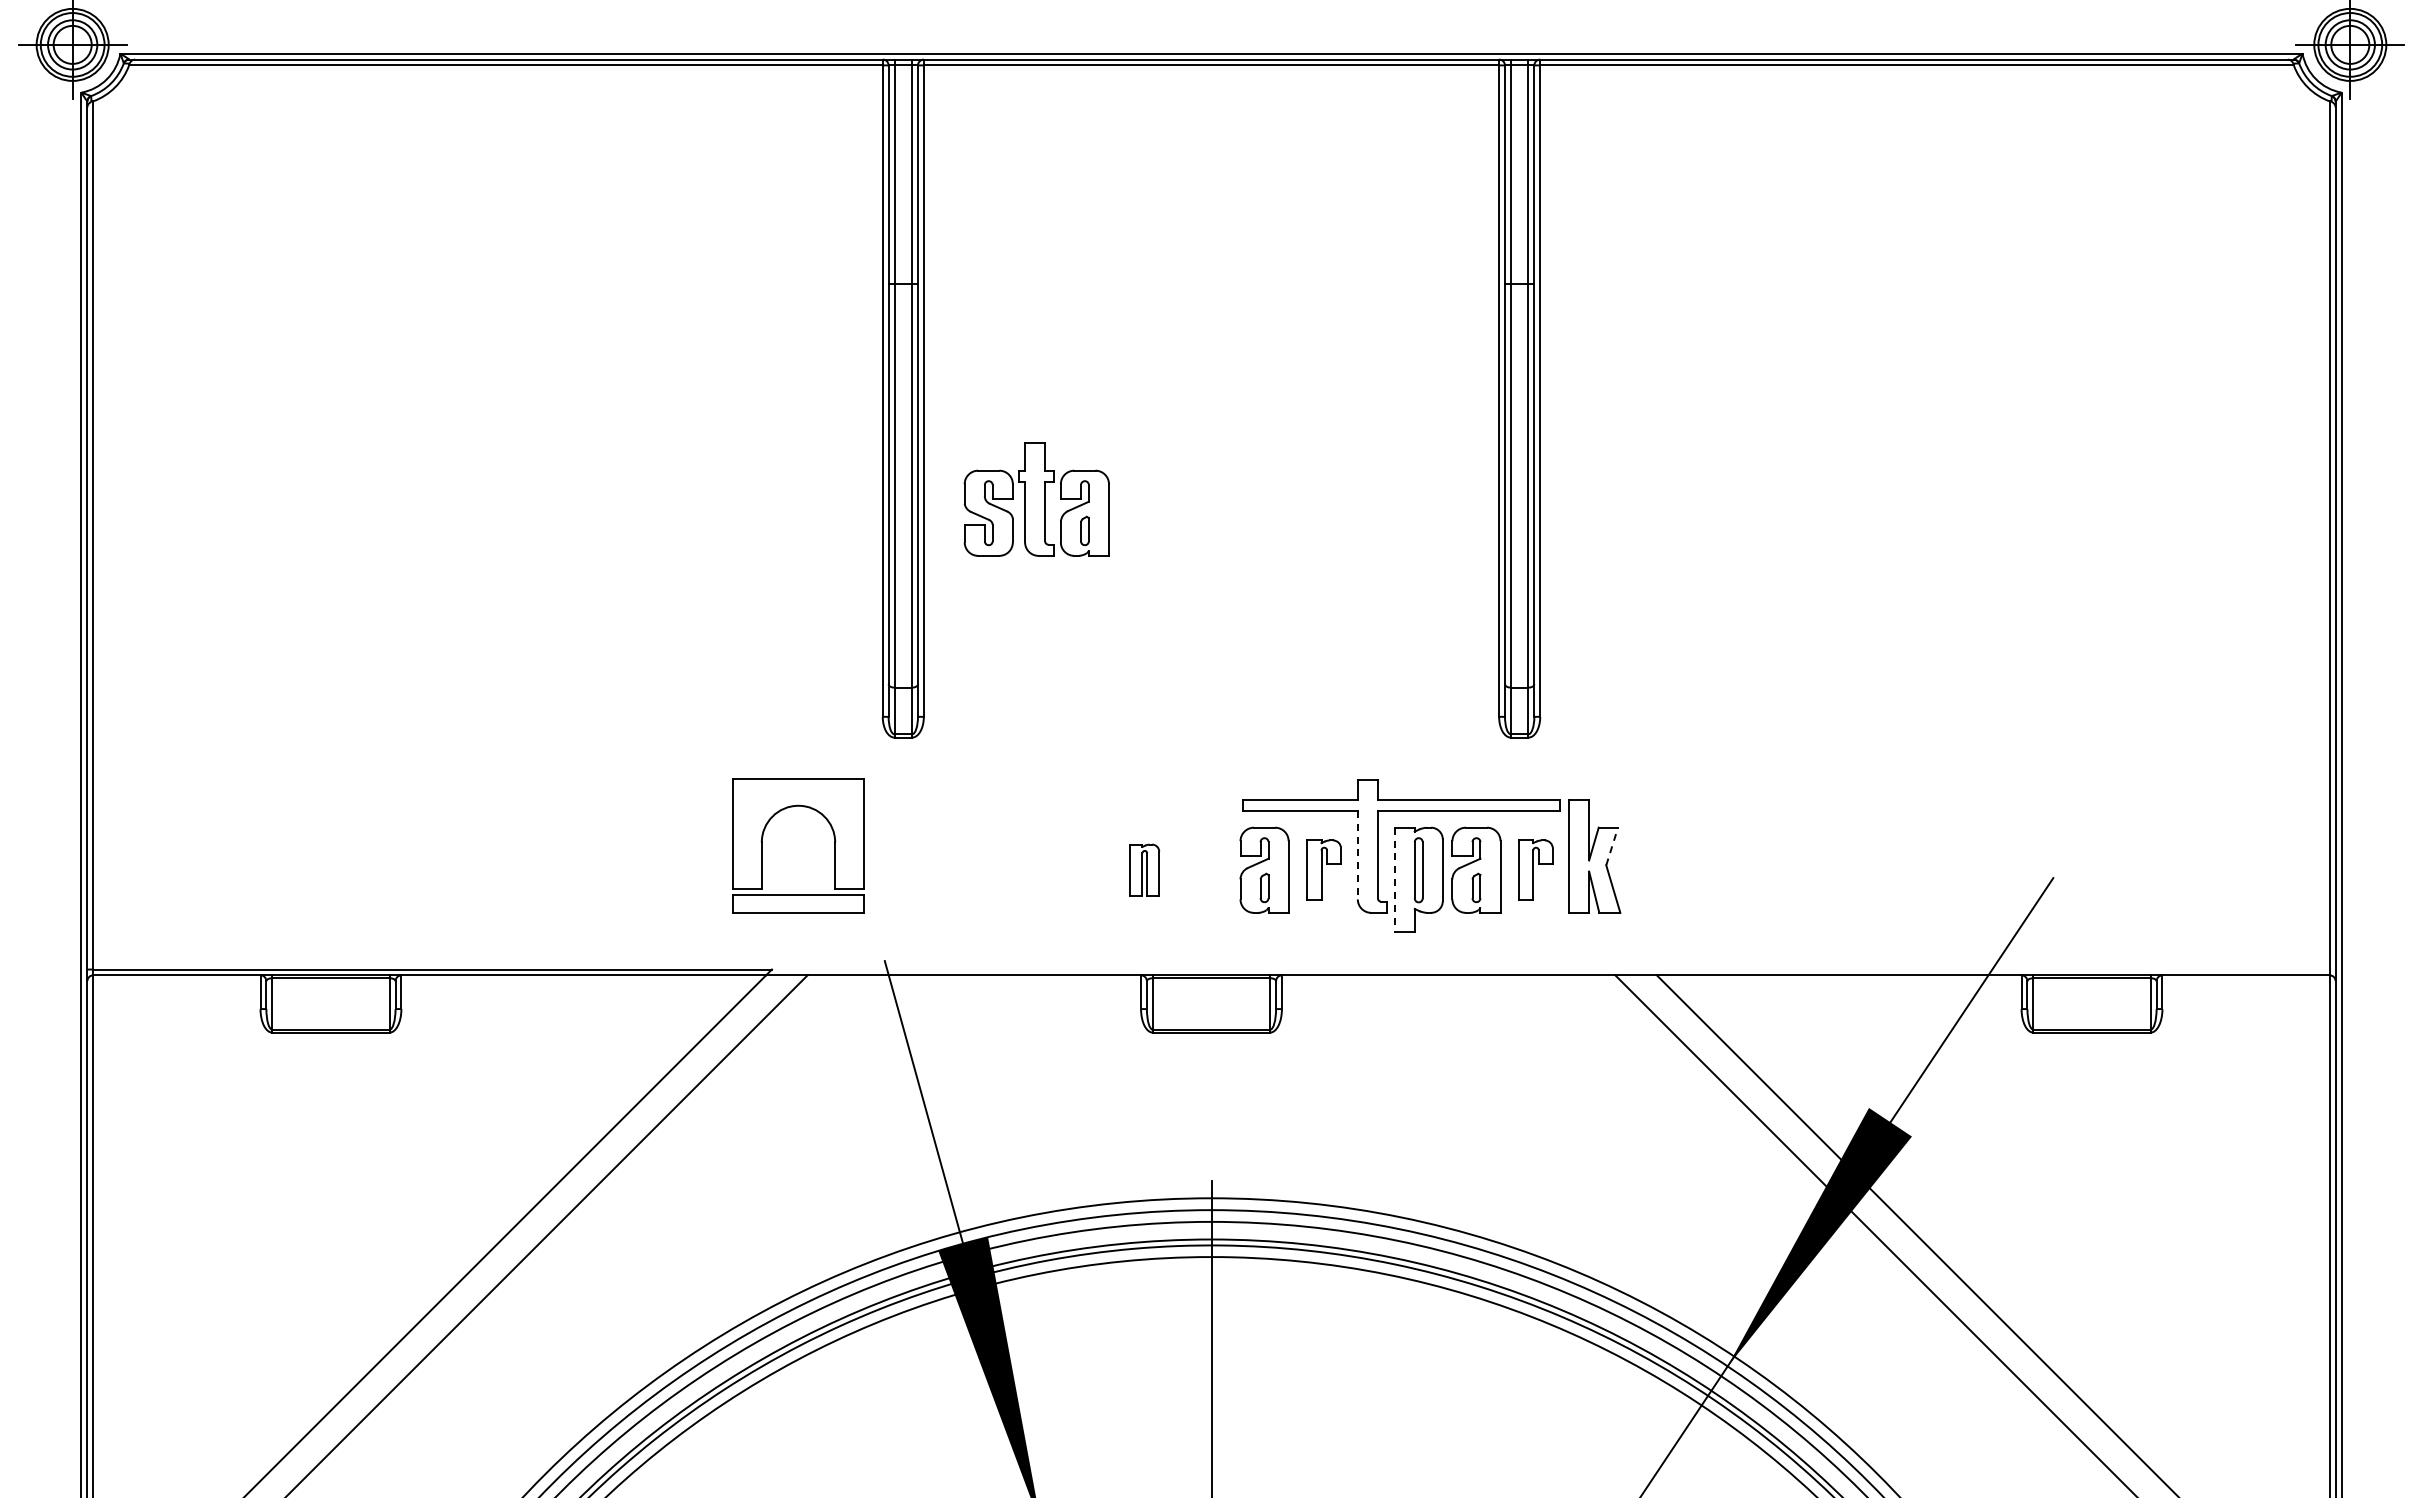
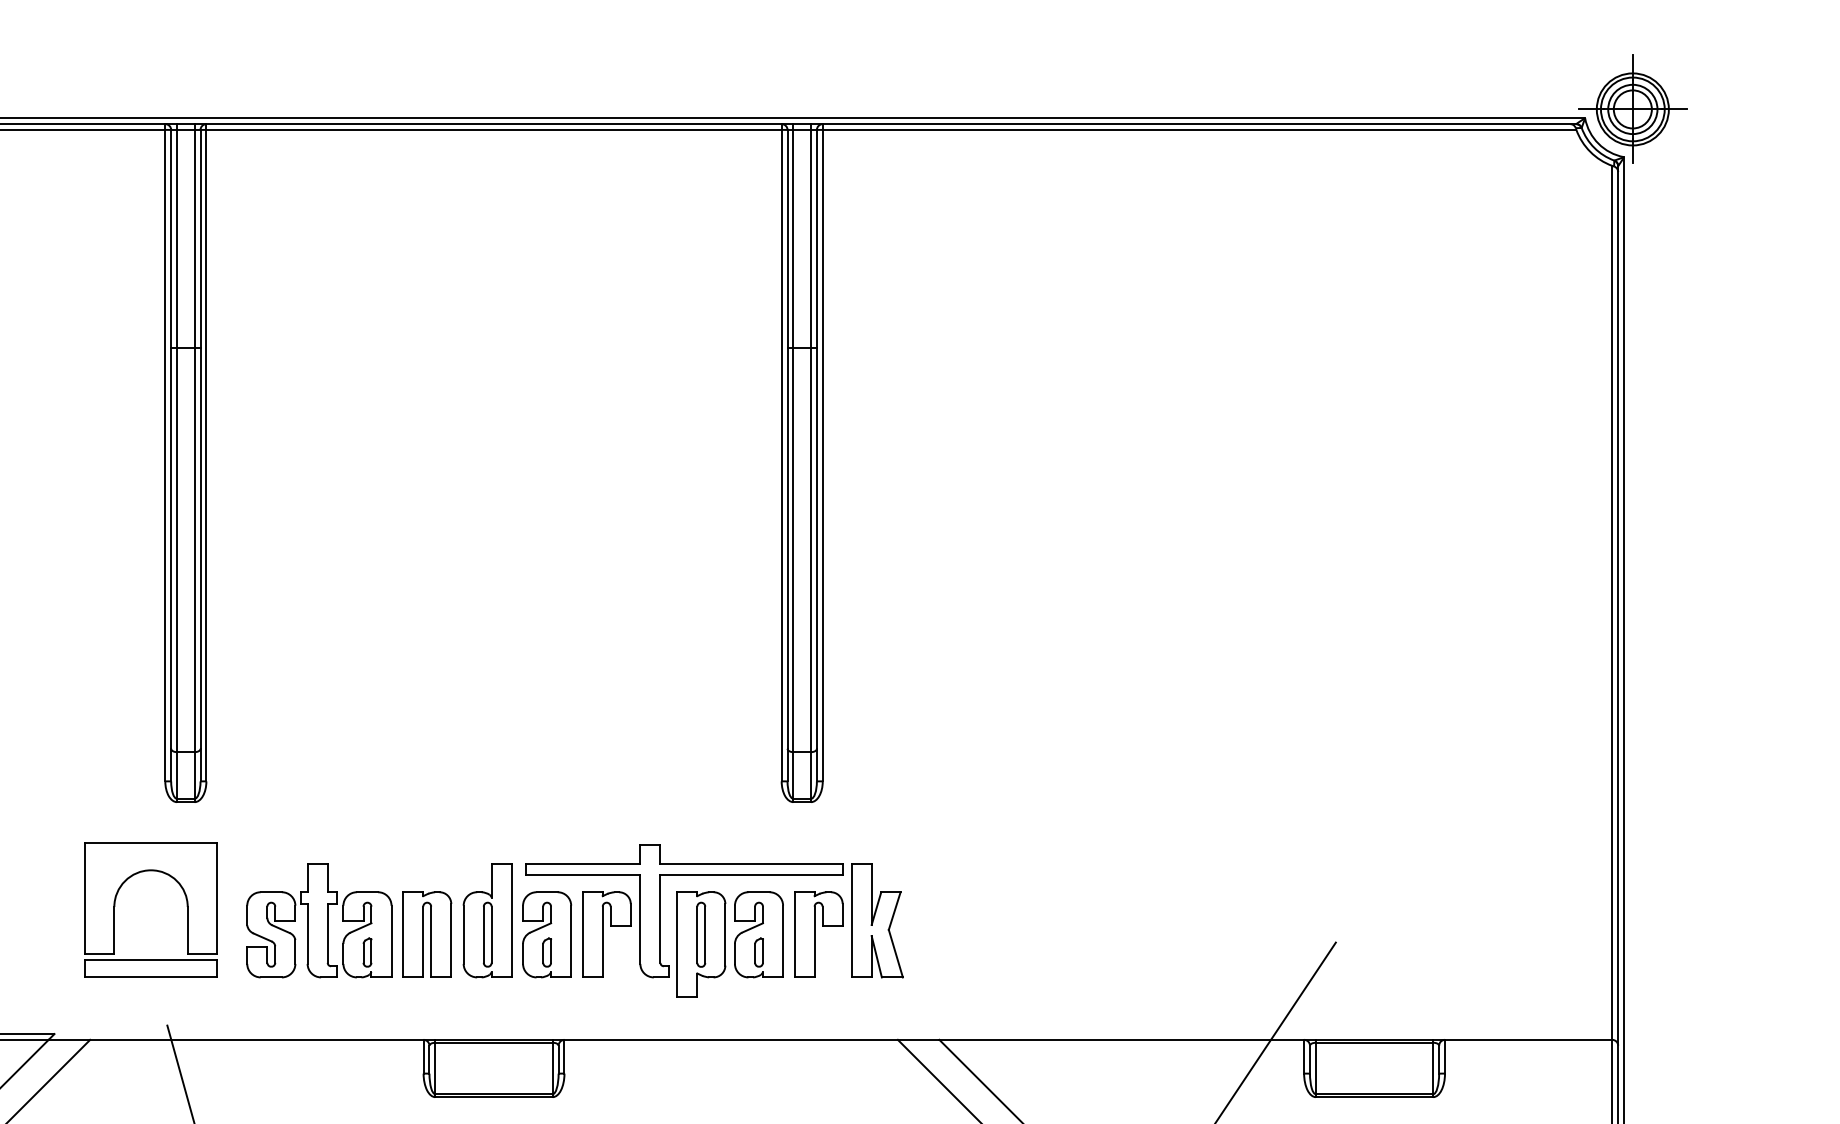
part: (1036, 499) -> (319, 921), moved
part: (762, 845) -> (115, 910), moved
line: (1612, 846) -> (895, 911), dashed -> solid
line: (1357, 855) -> (640, 920), dashed -> solid
part: (1204, 856) -> (487, 921), added
part: (1144, 869) -> (427, 934), size x1.67
part: (1324, 869) -> (607, 934), size x1.43
part: (1535, 869) -> (818, 934), size x1.43
line: (1394, 880) -> (677, 945), dashed -> solid

